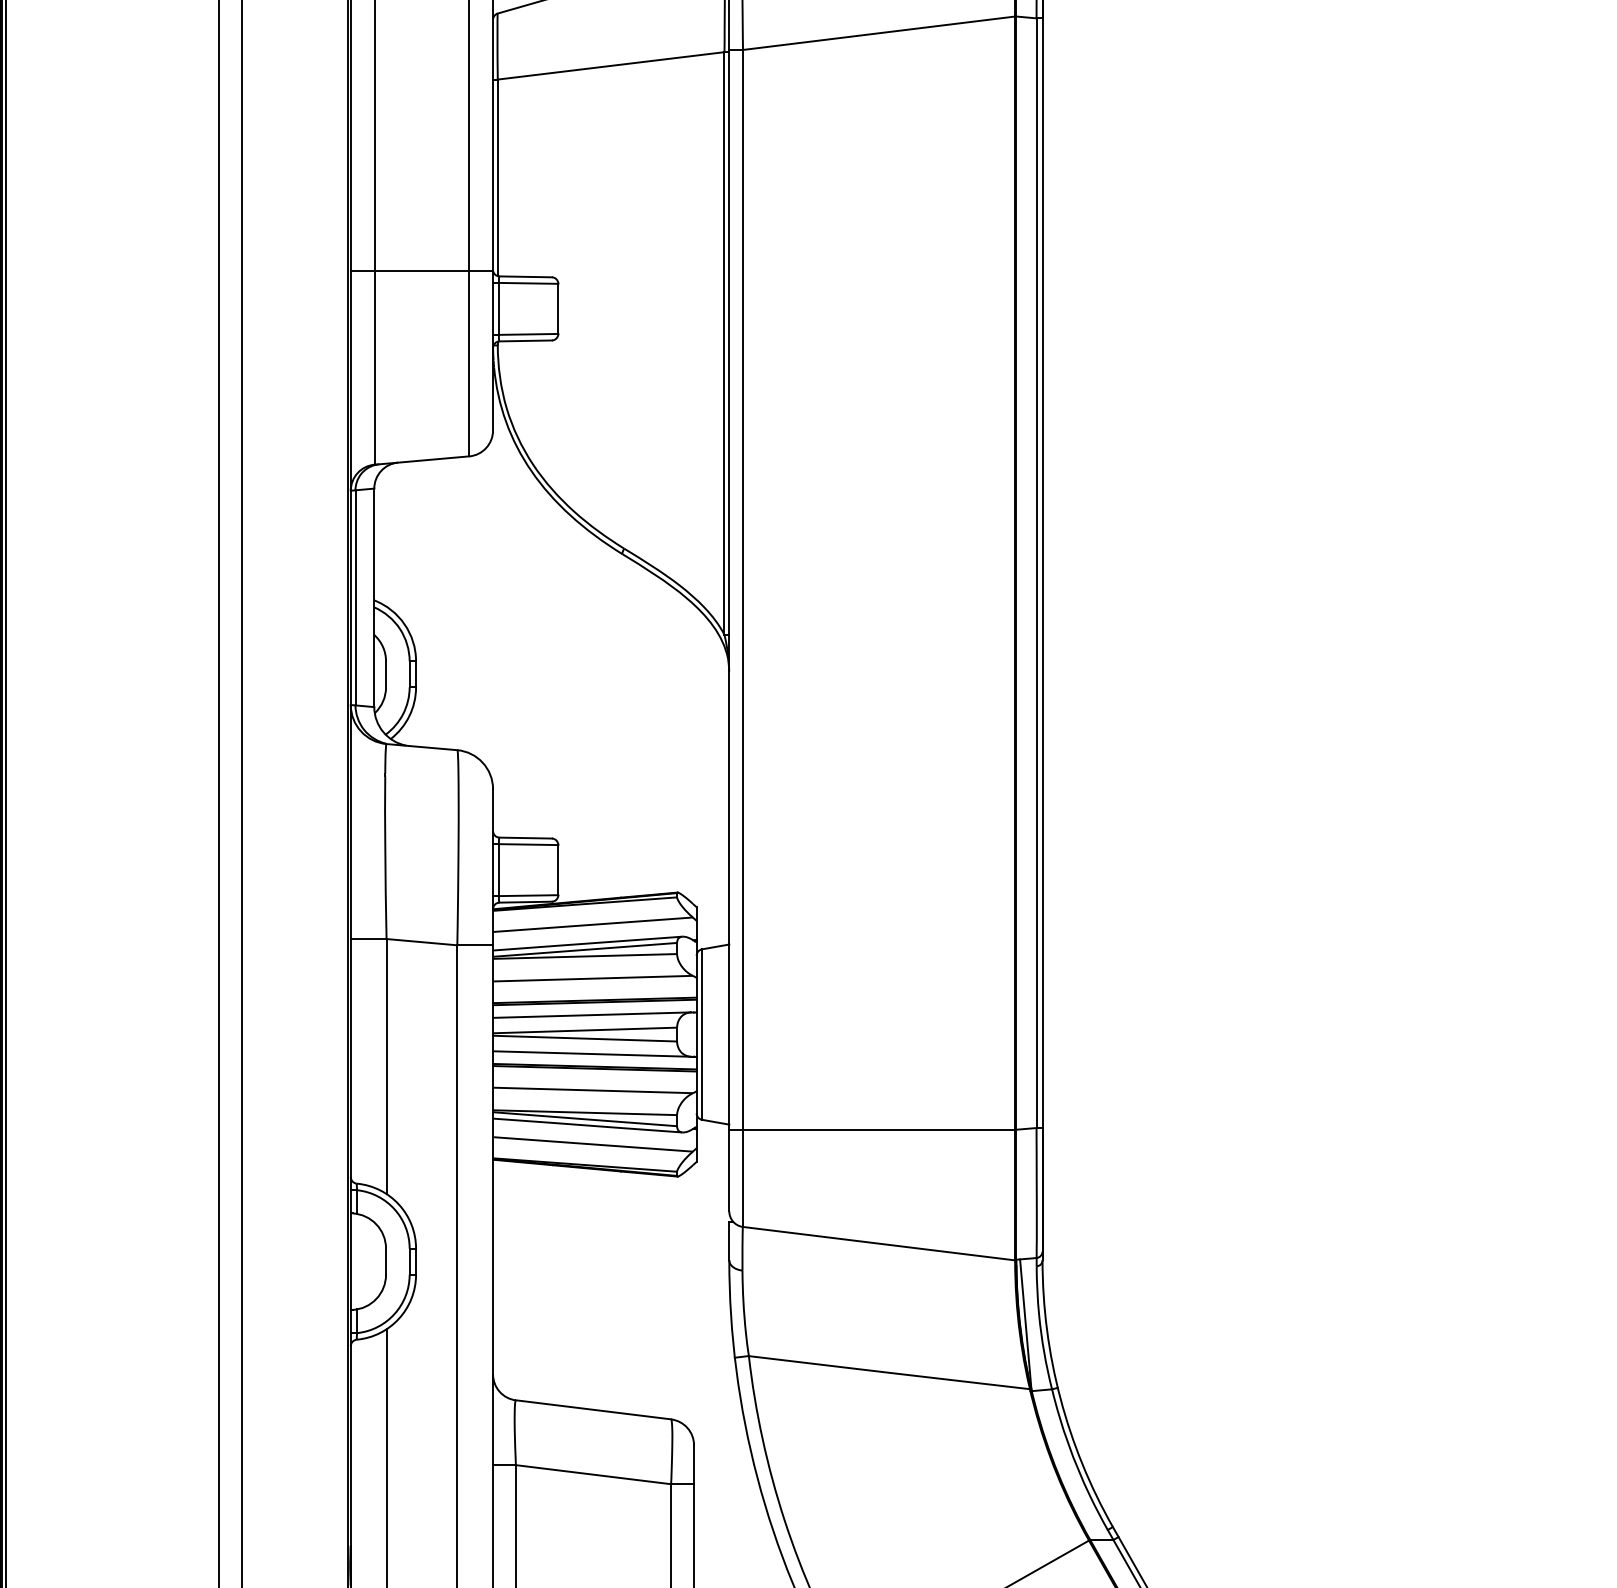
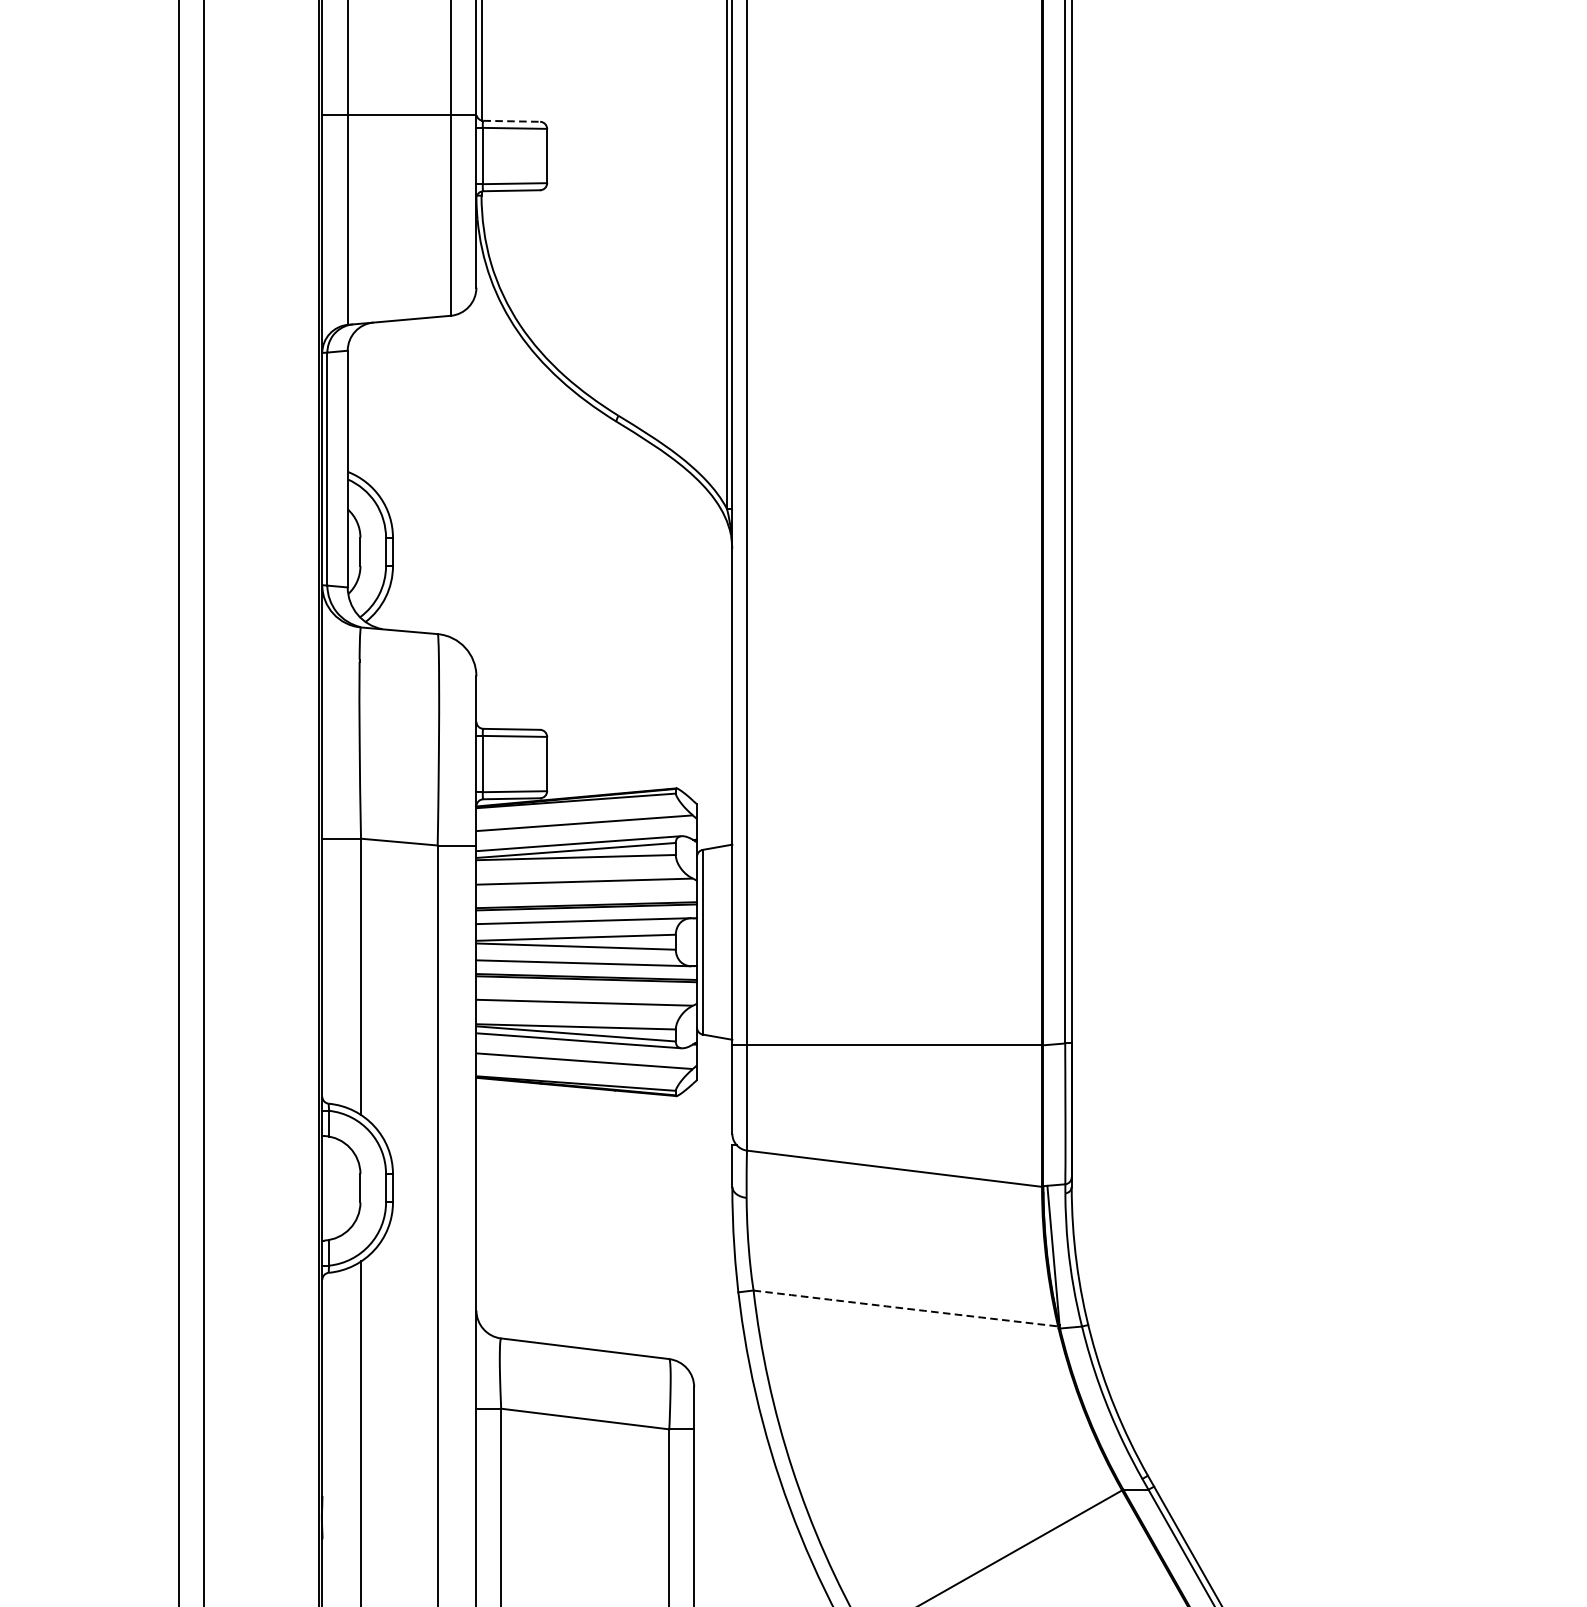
line: (526, 276) -> (512, 120), solid -> dashed
arc: (889, 1372) -> (905, 1308), solid -> dashed

